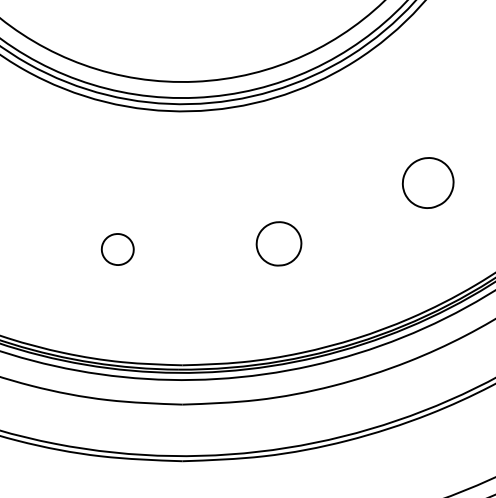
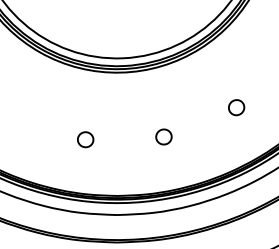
part: (428, 183) -> (236, 107), size x0.62
part: (278, 242) -> (163, 136), size x0.71

